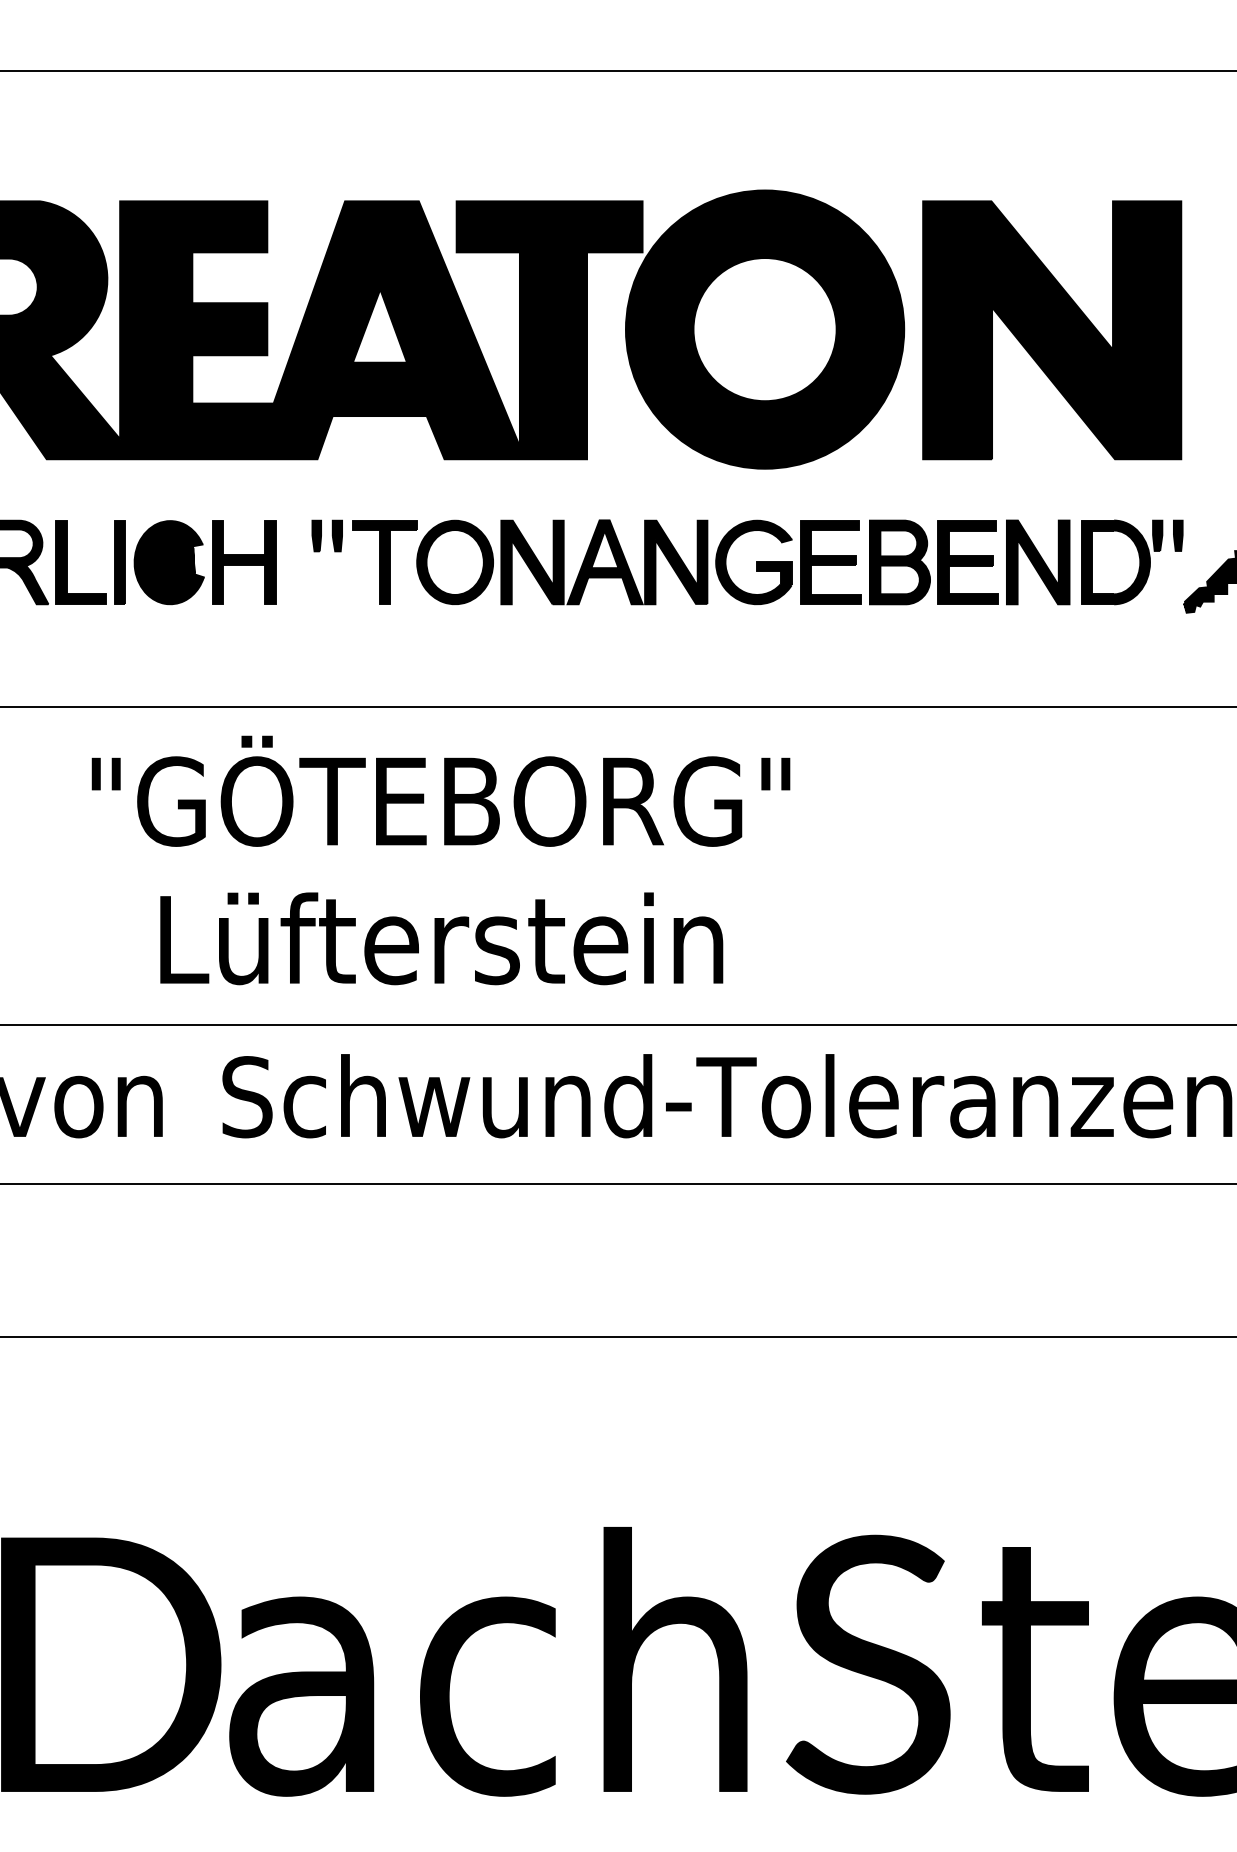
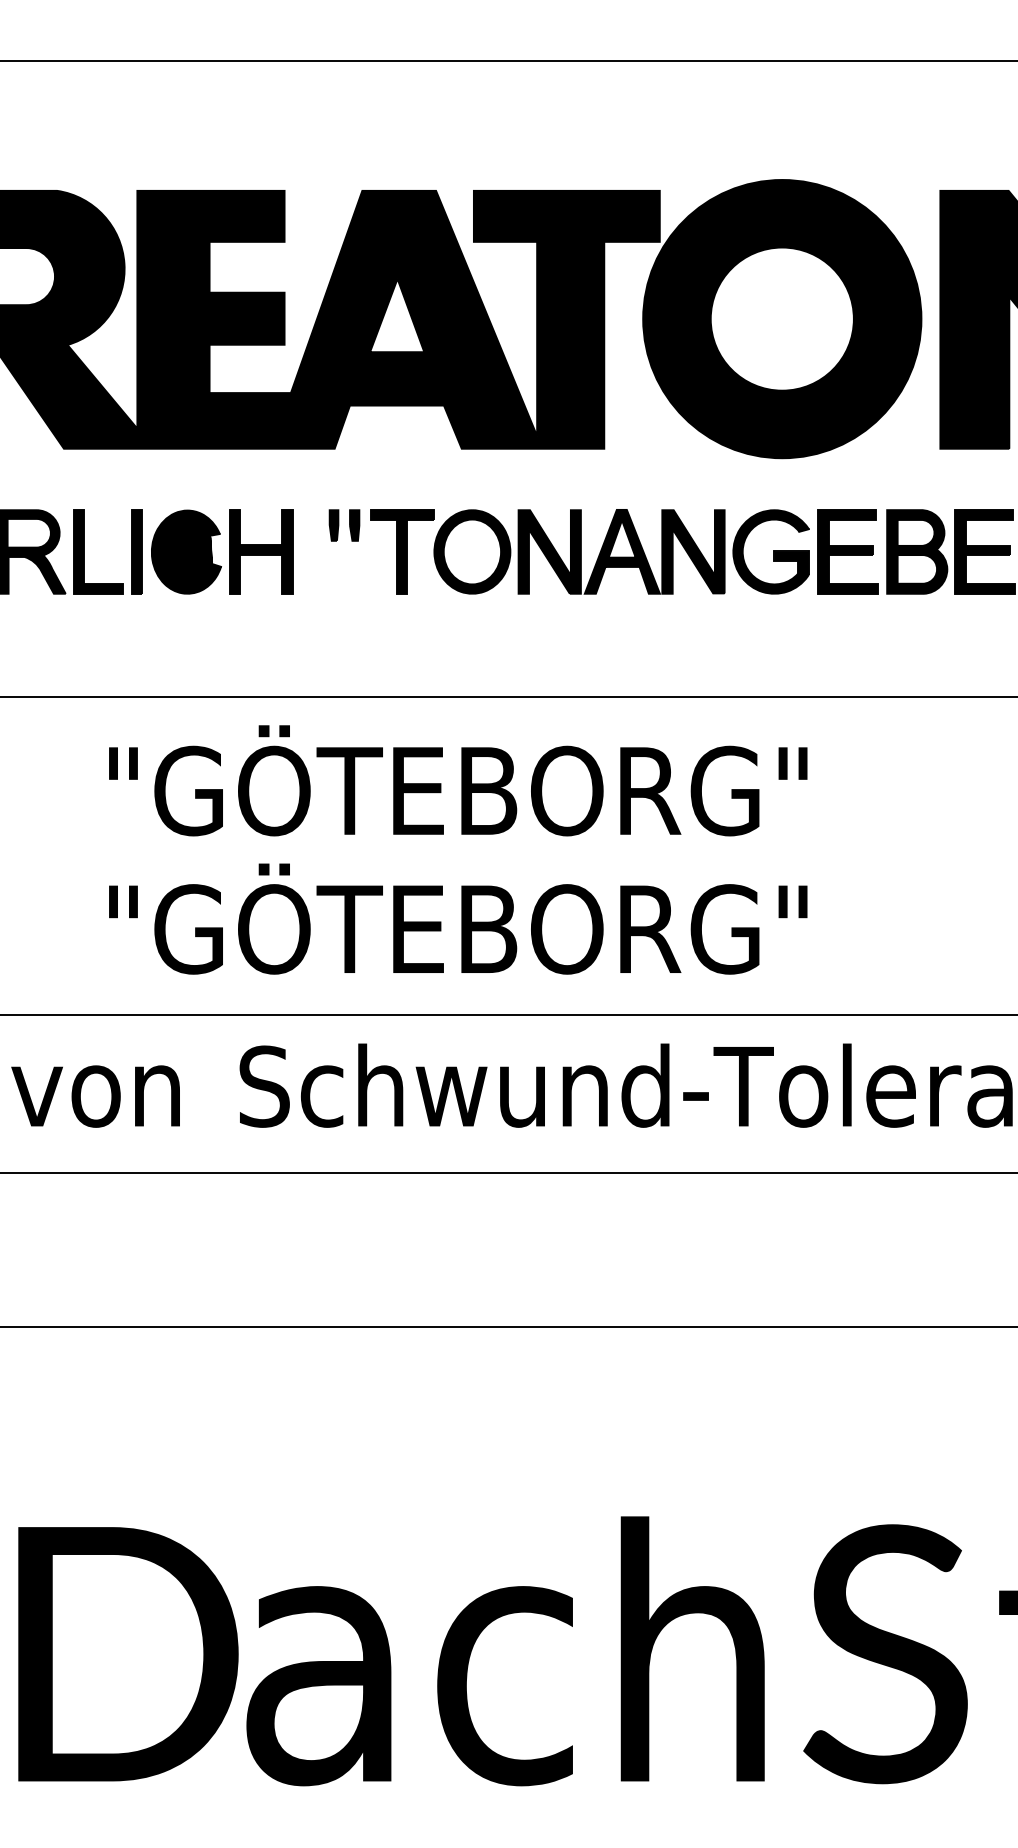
text: (440, 929) -> (457, 918), Lüfterstein -> "GÖTEBORG"

